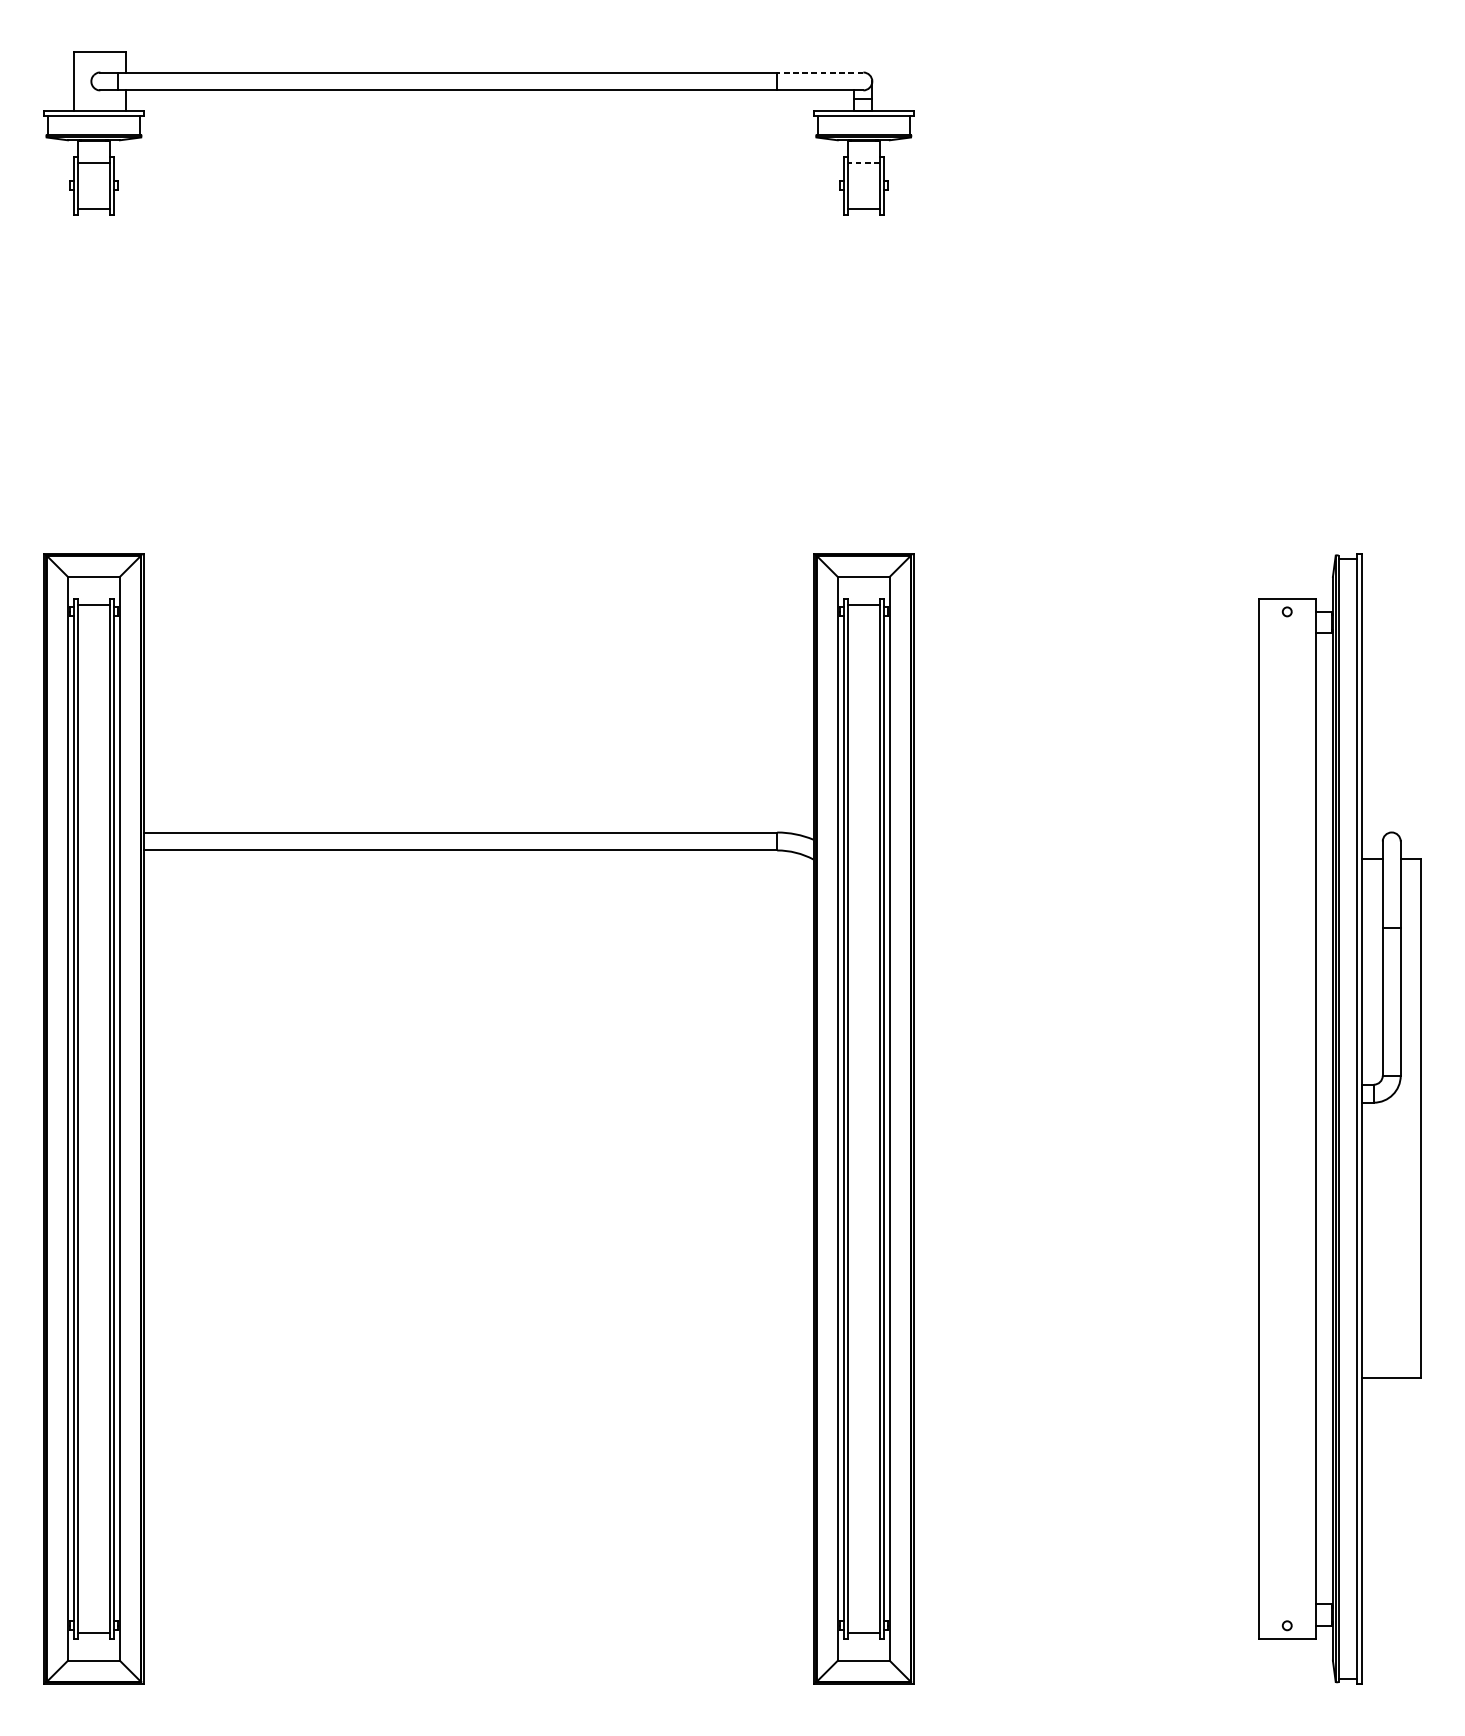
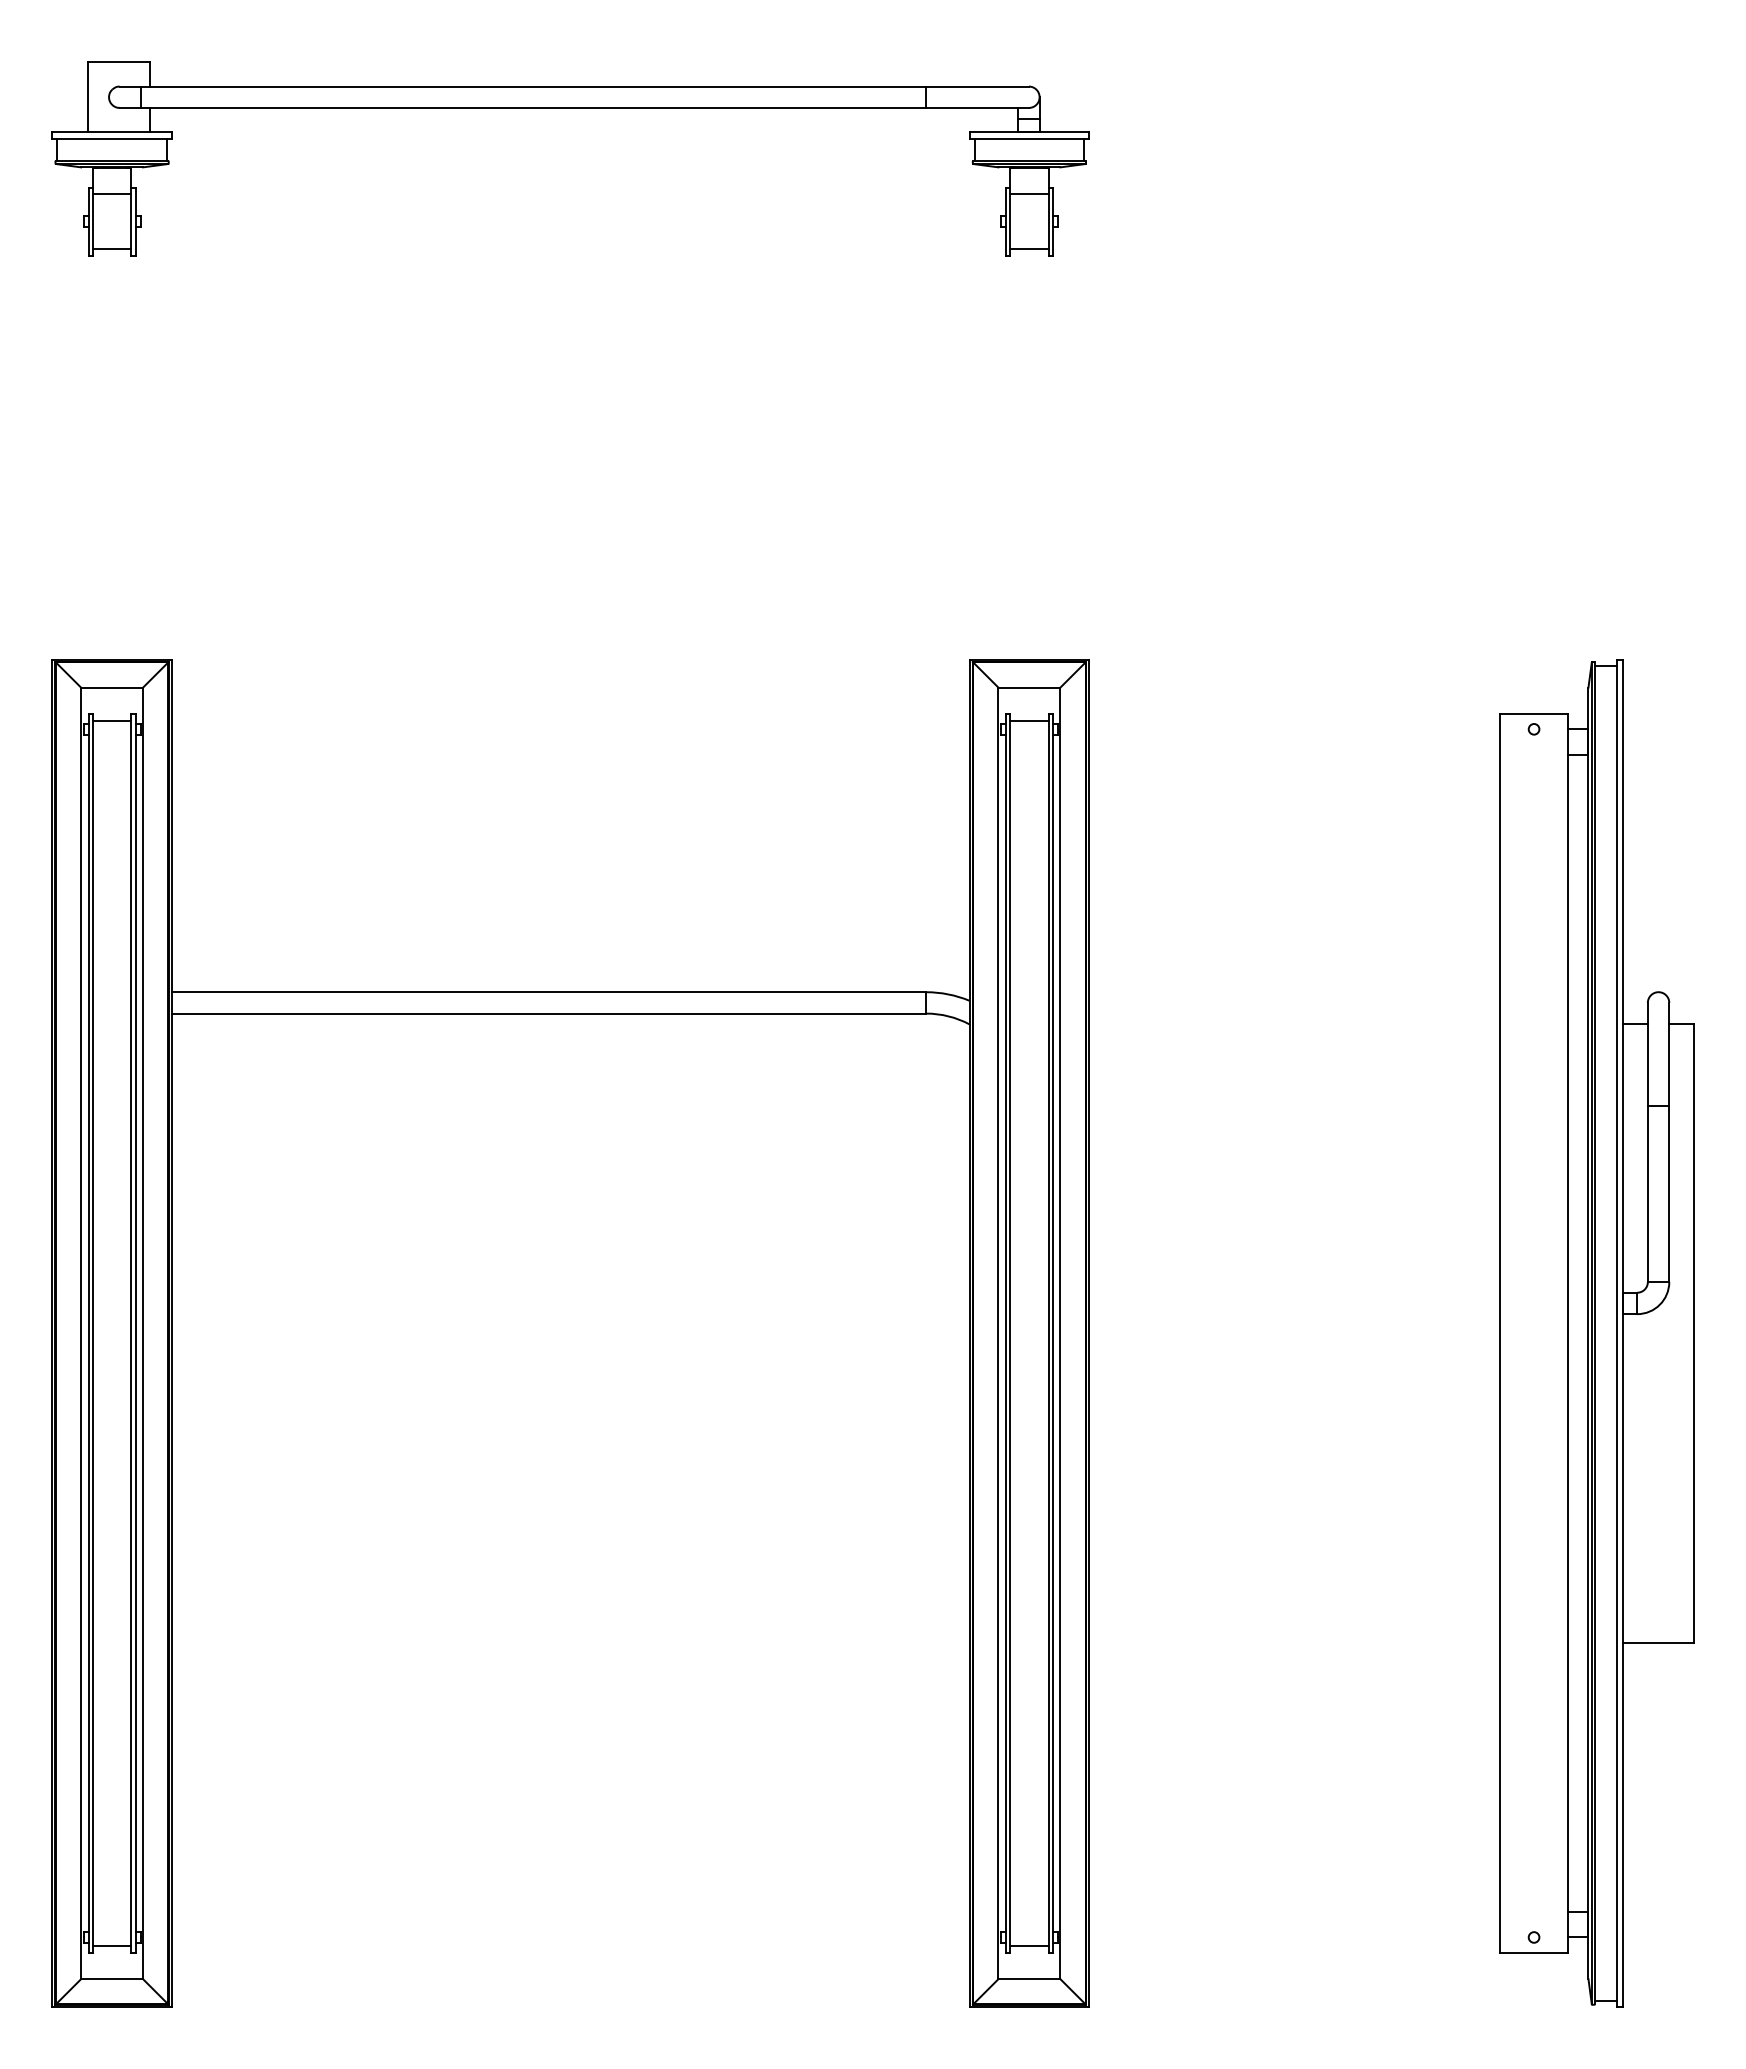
line: (820, 72) -> (977, 86), dashed -> solid
line: (862, 163) -> (1028, 194), dashed -> solid

